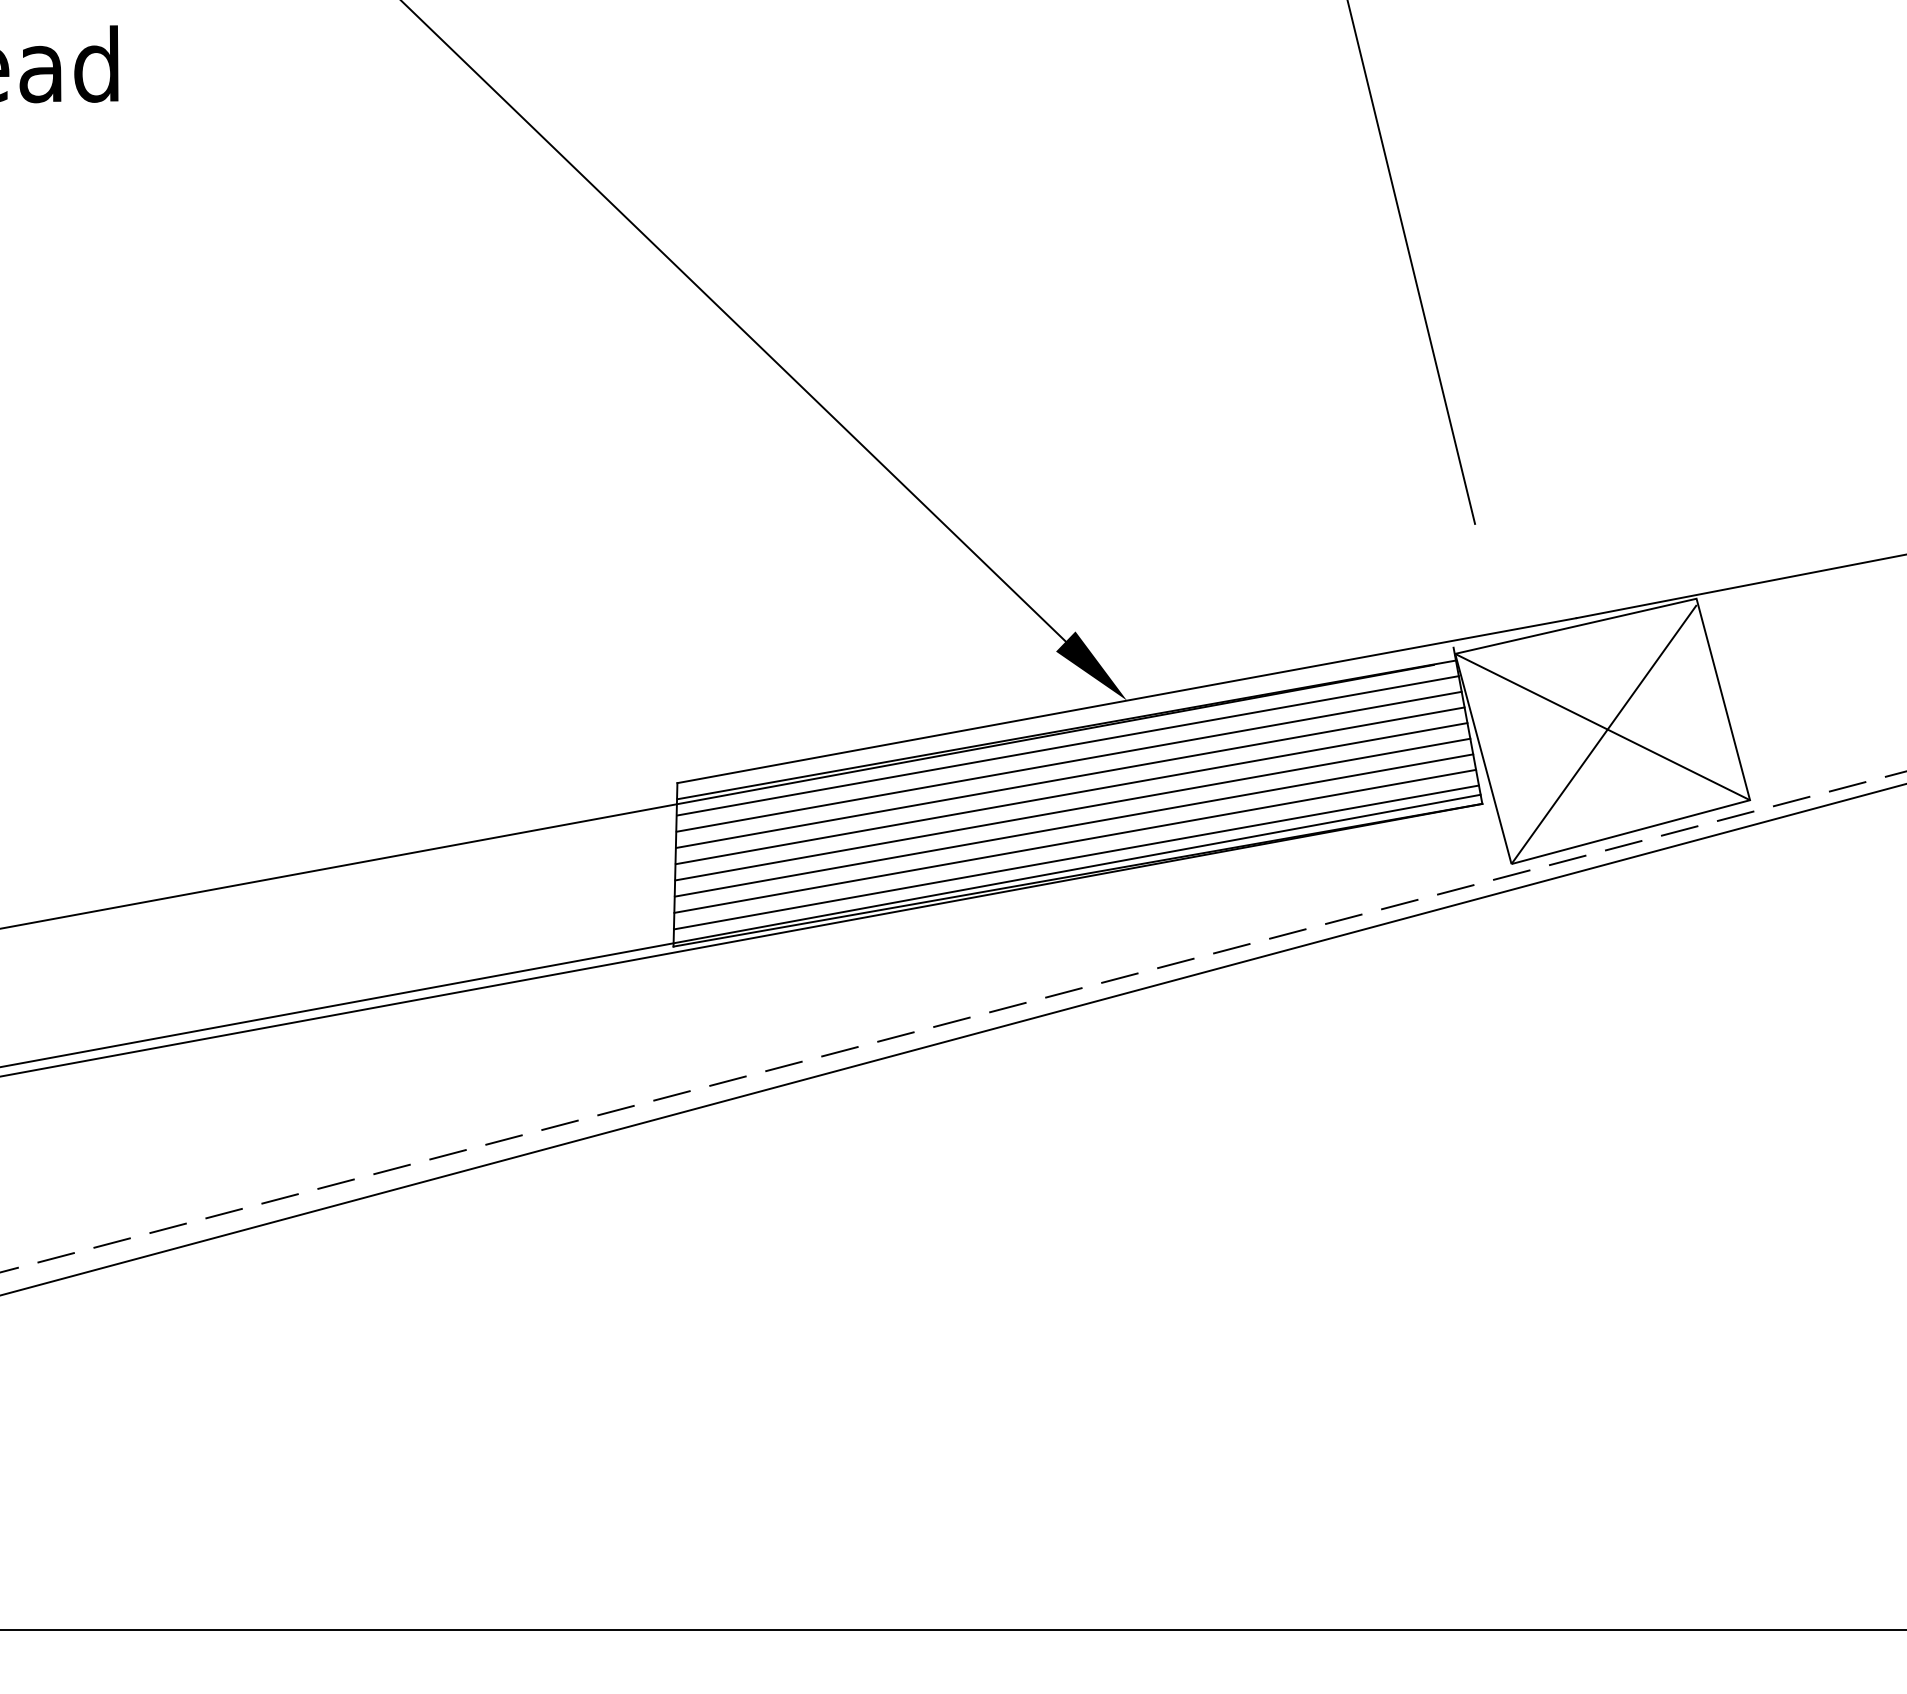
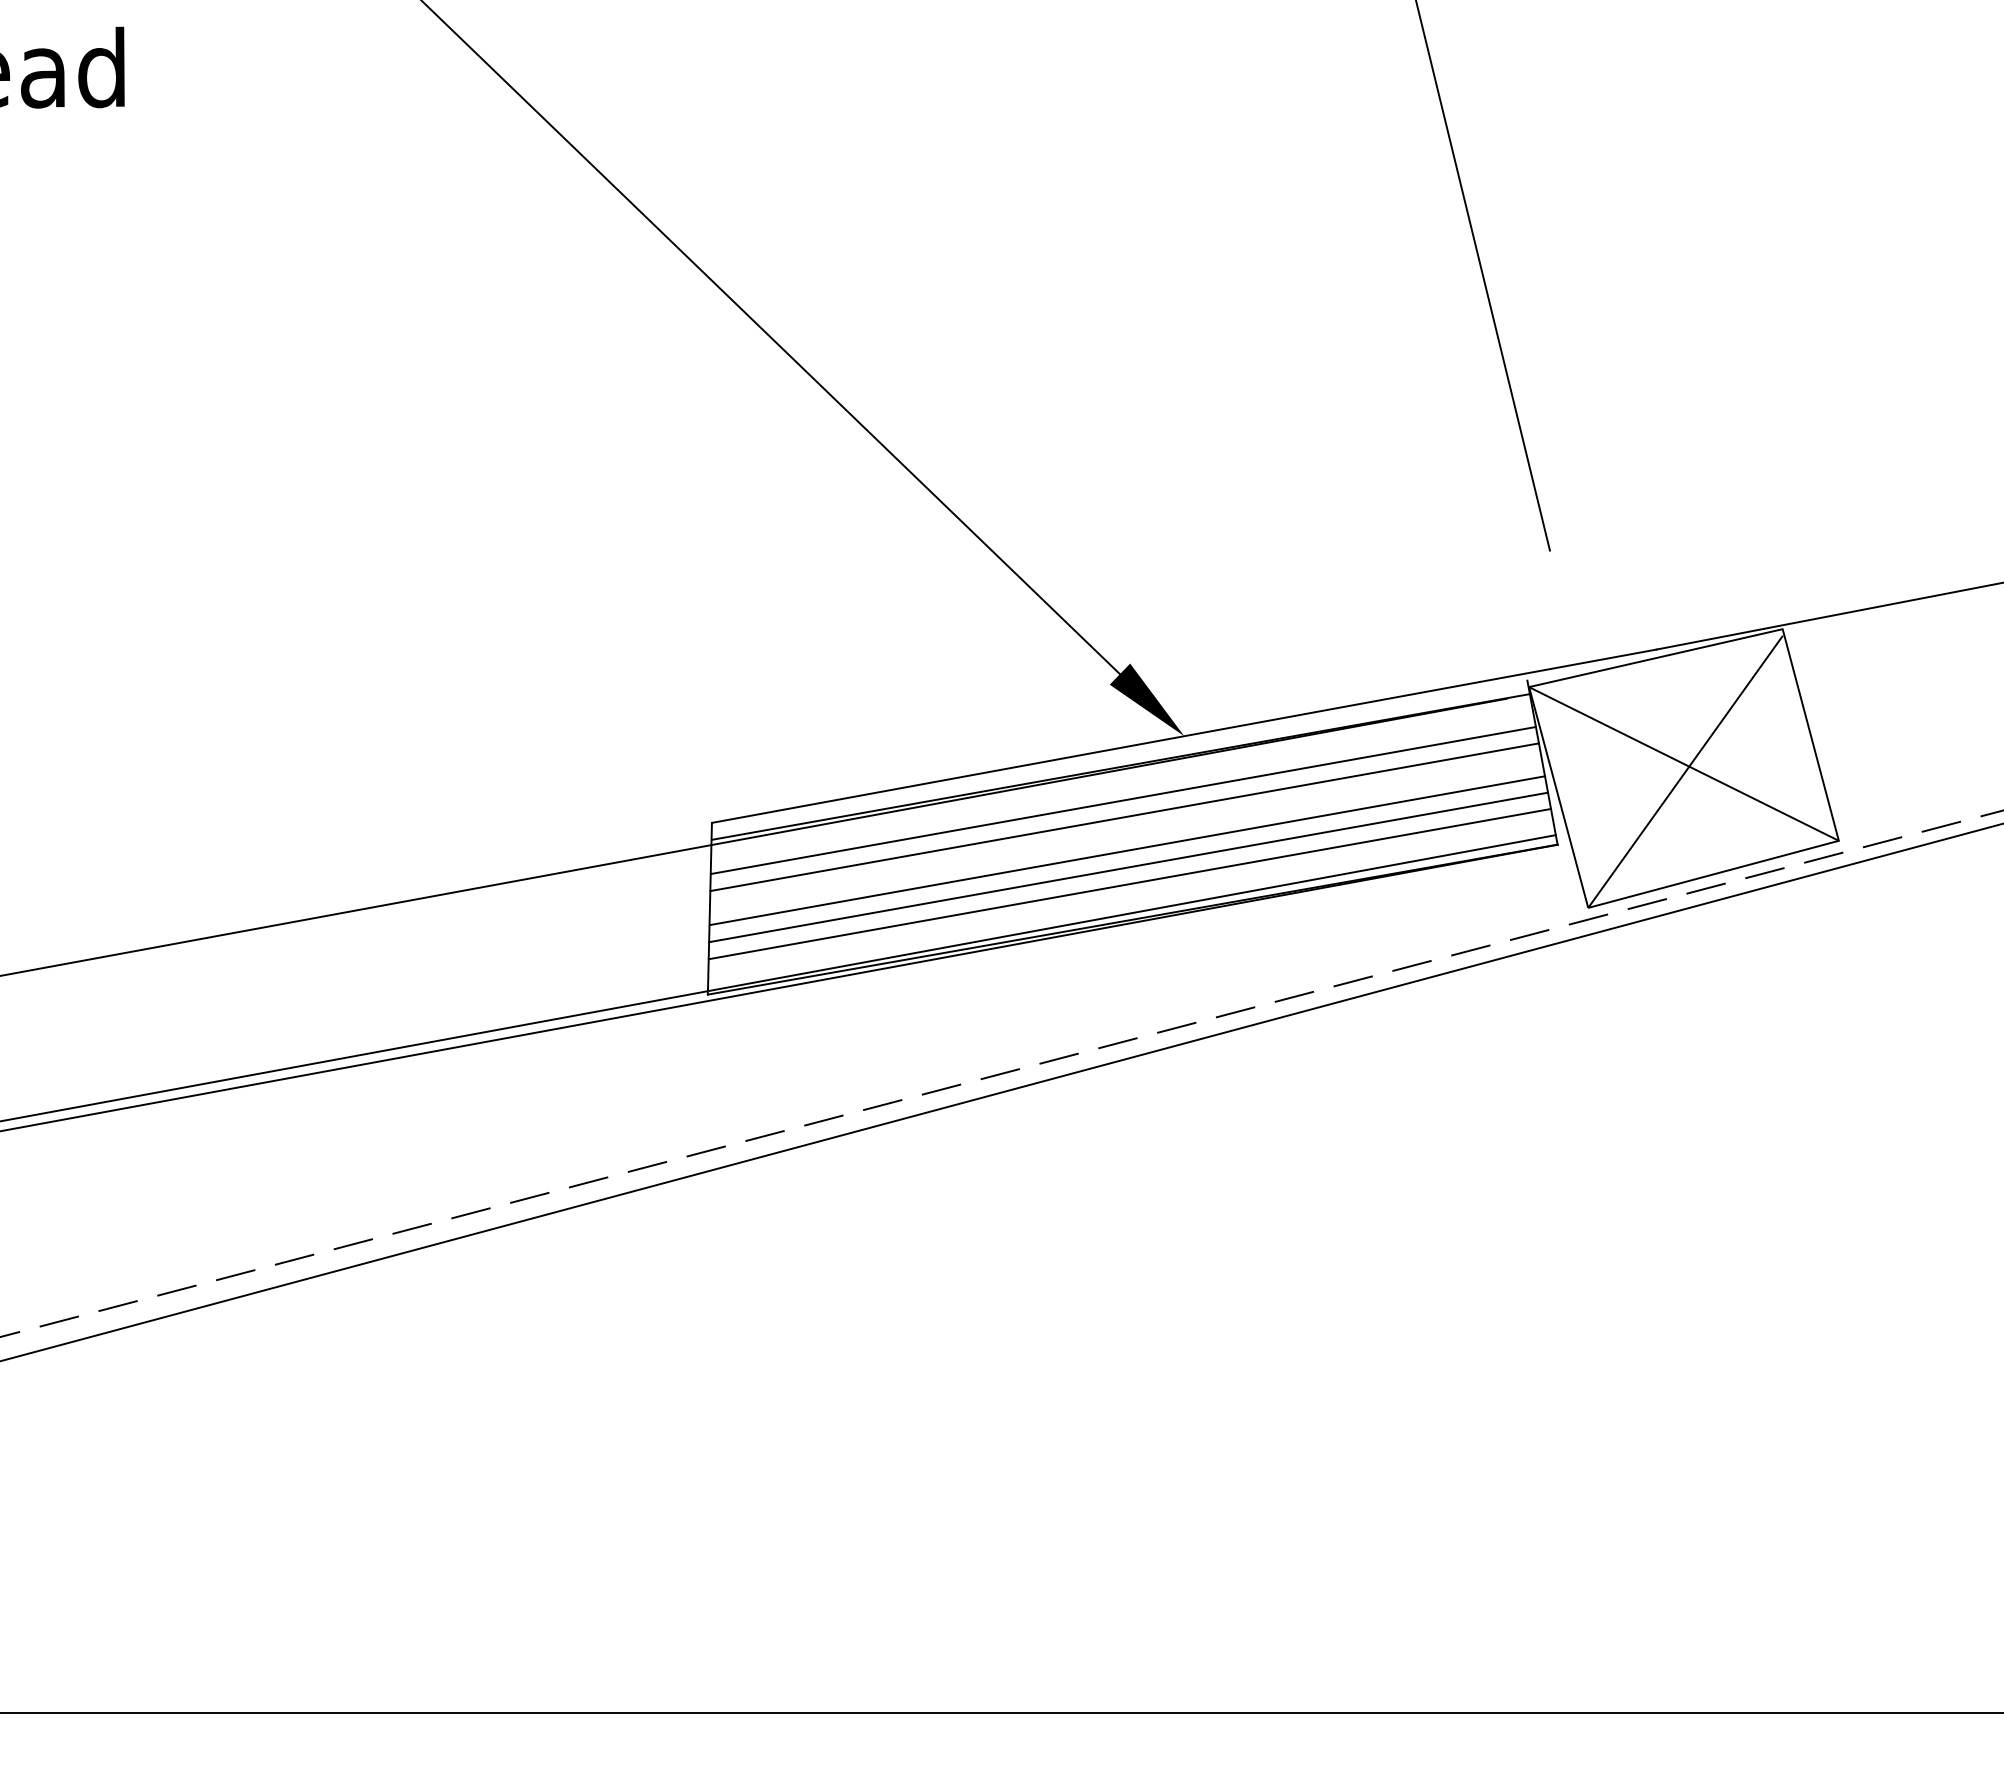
line: (1067, 745) -> (1121, 783), removed
line: (1071, 793) -> (1125, 833), removed
line: (1075, 857) -> (1130, 901), removed

